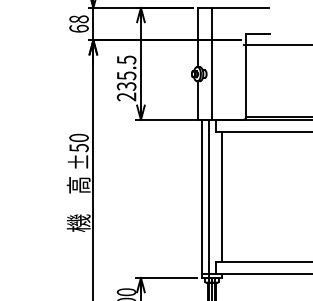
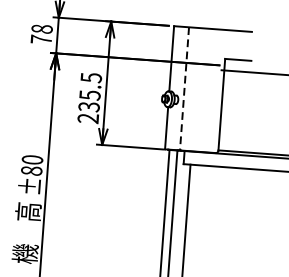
text: (78, 28) -> (40, 39), 68 -> 78
line: (211, 63) -> (184, 88), solid -> dashed
text: (78, 147) -> (31, 170), ±50 -> ±80

